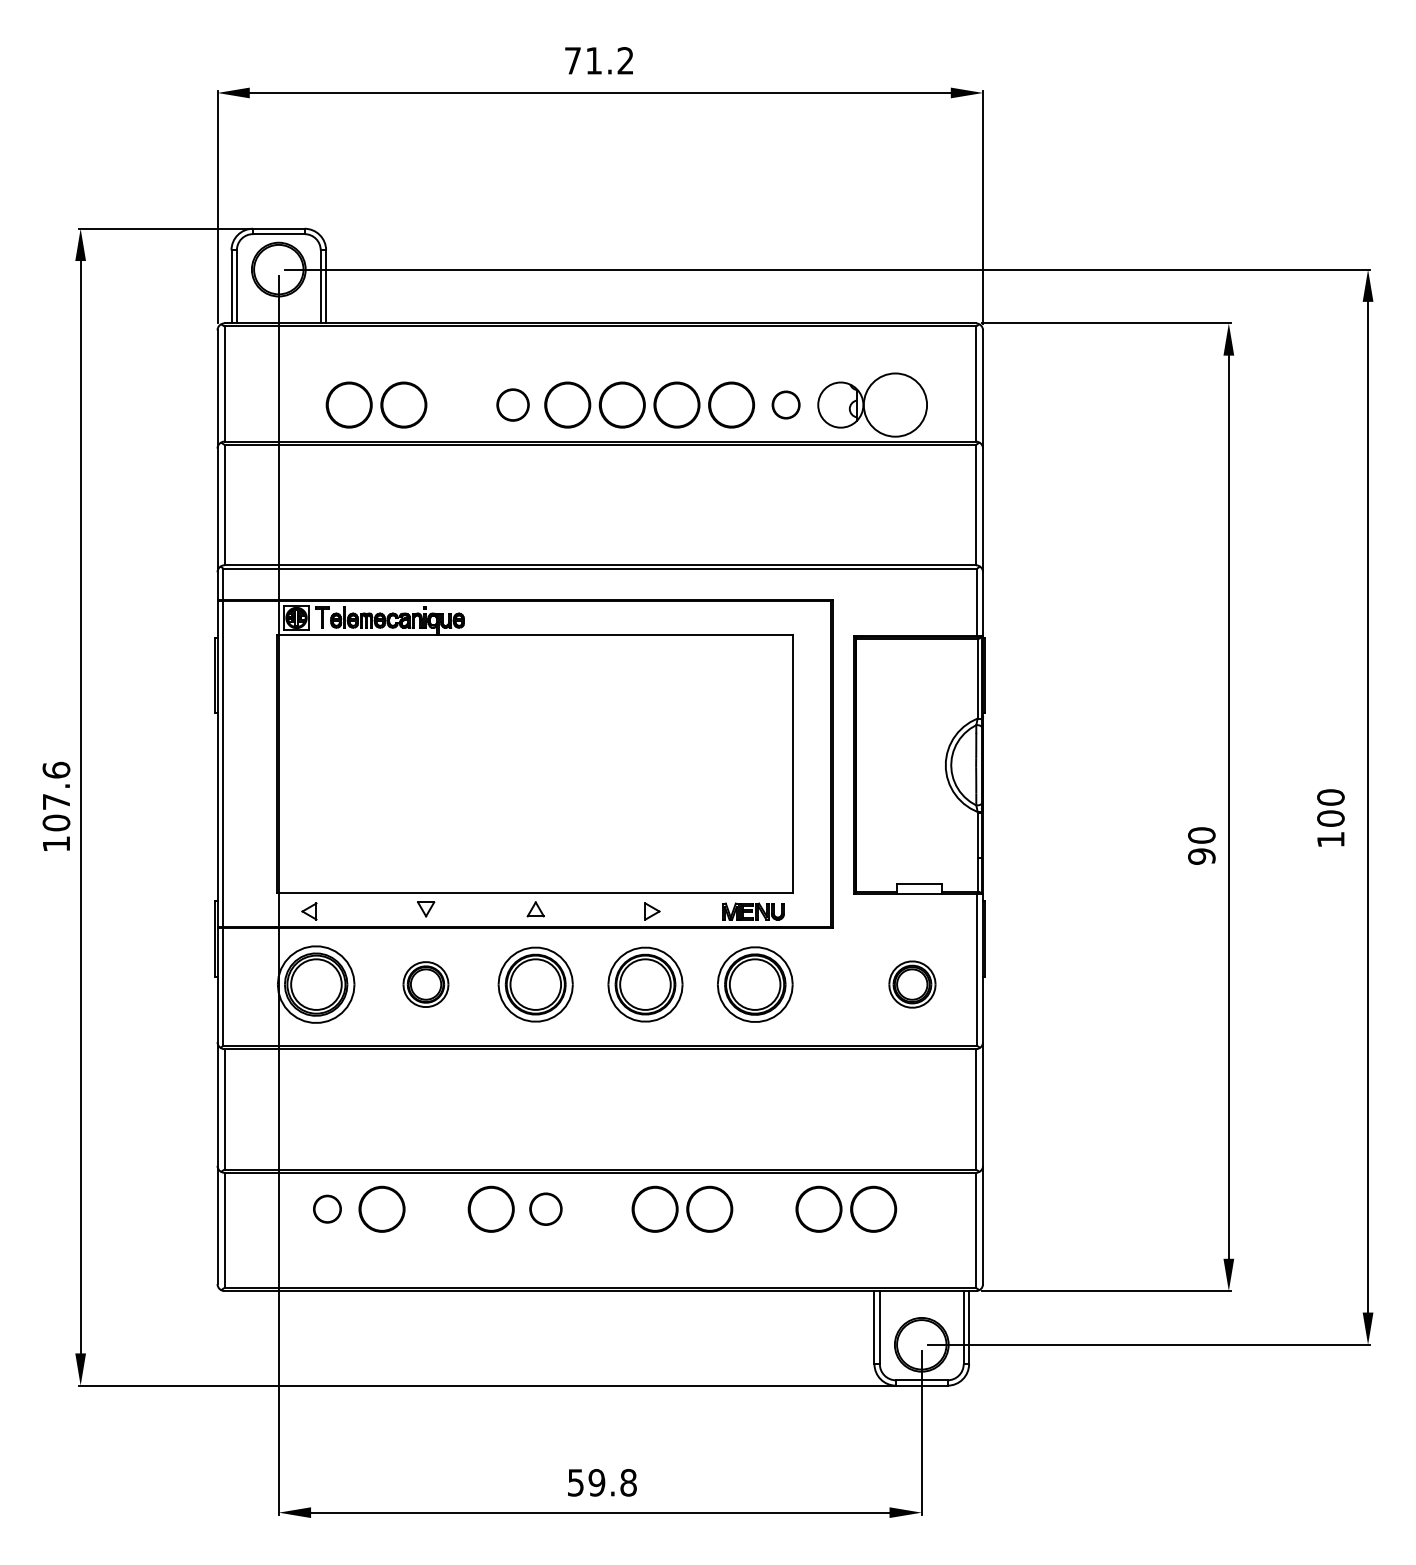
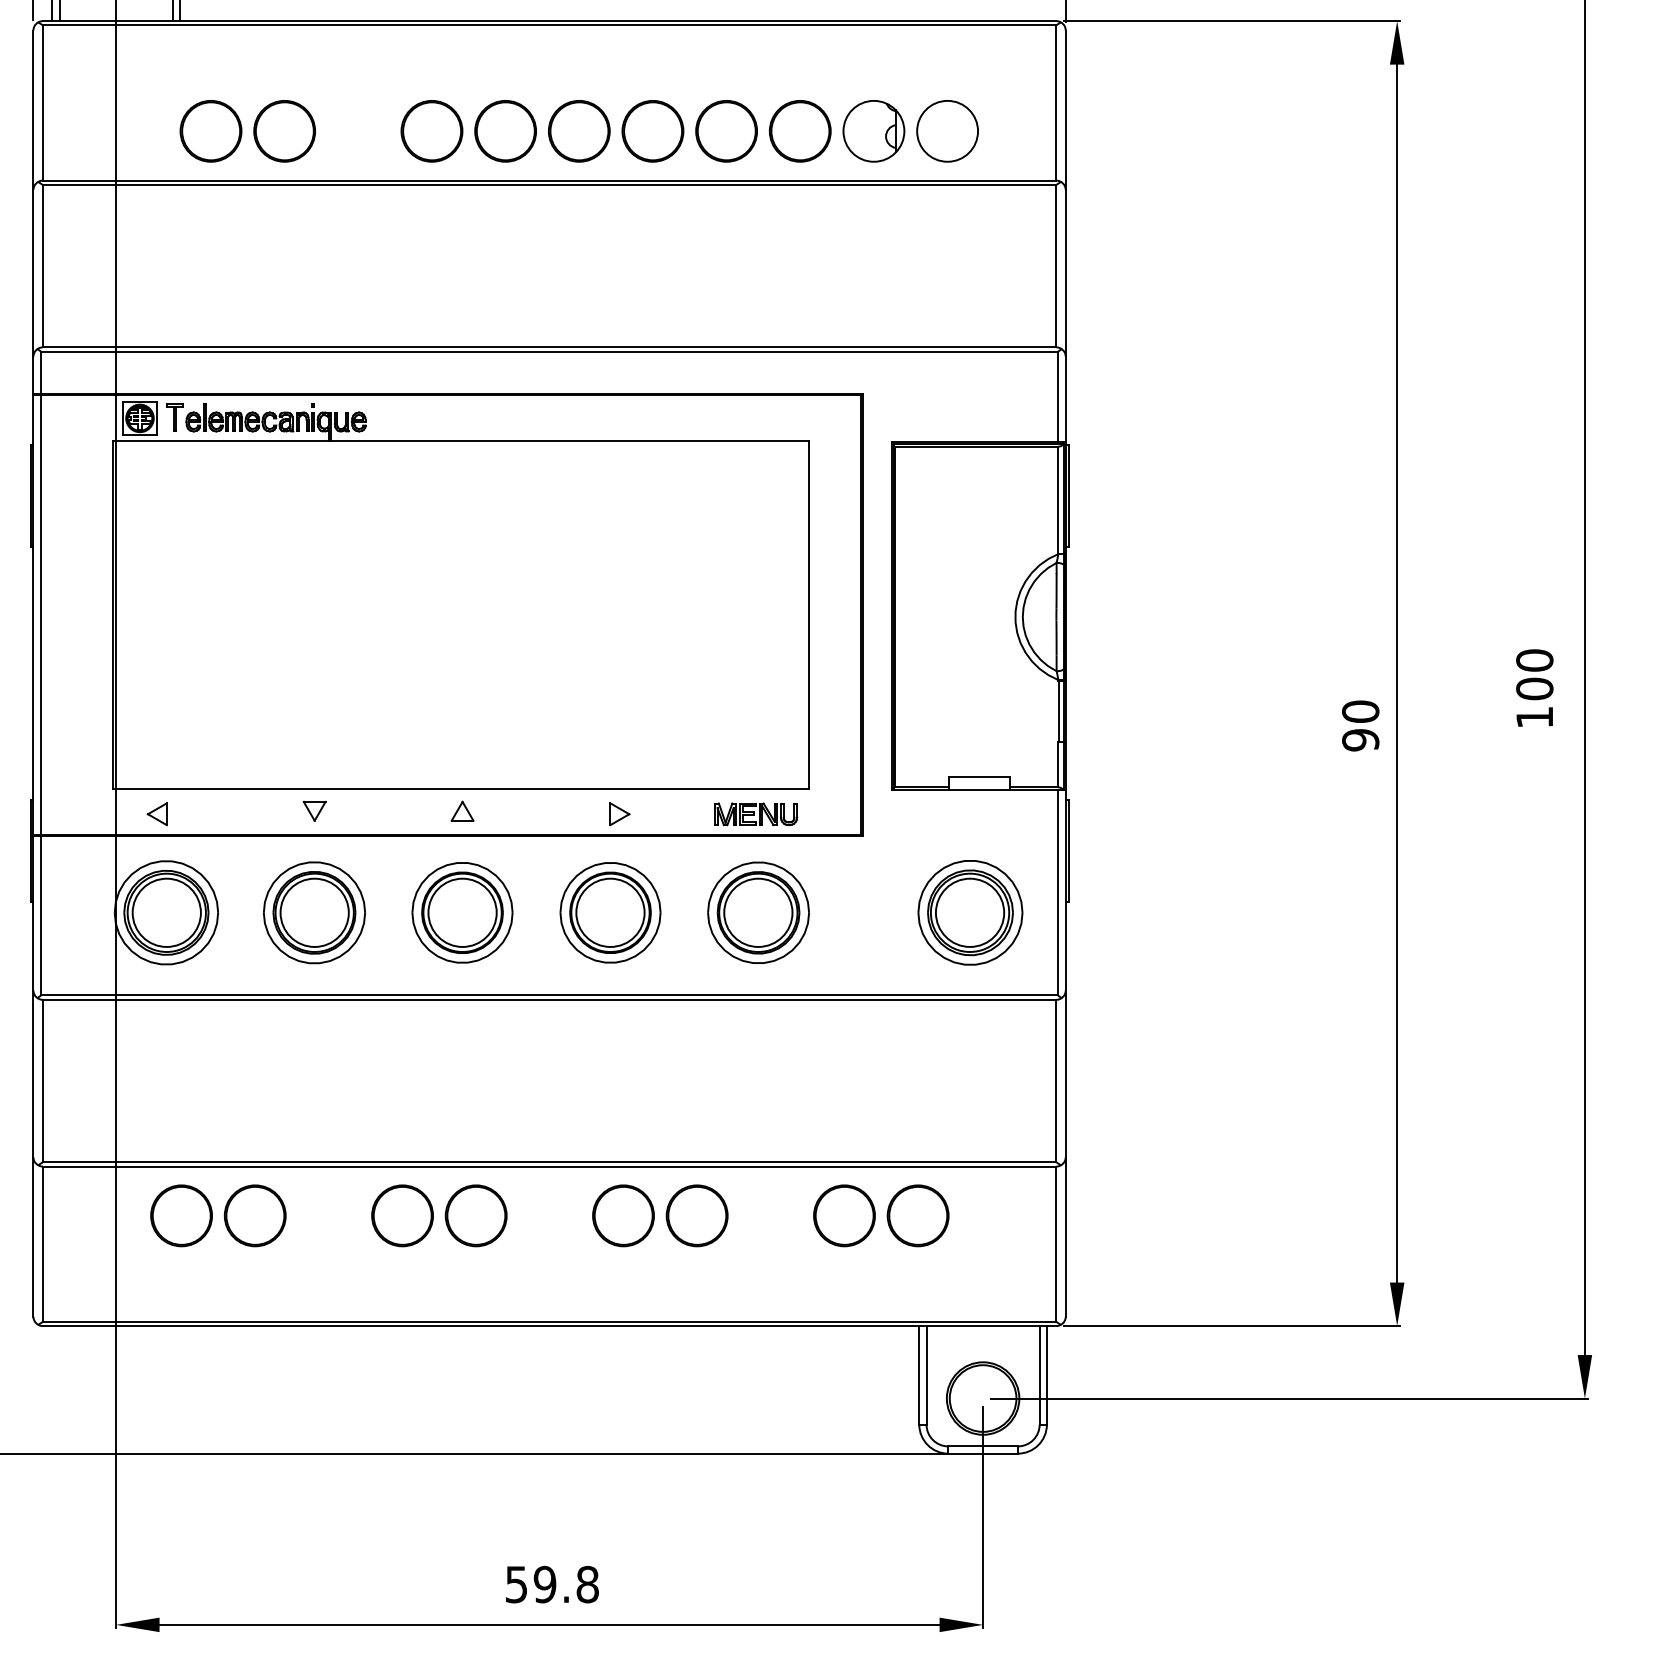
circle: (512, 404) -> (431, 130), size x1.43
circle: (785, 404) -> (799, 130), size x1.67
circle: (895, 404) -> (947, 130), size x0.71
part: (425, 984) -> (313, 912), size x1.67
part: (912, 984) -> (970, 912), size x1.67
circle: (327, 1208) -> (181, 1214), size x1.67
circle: (545, 1208) -> (475, 1214), size x1.43

